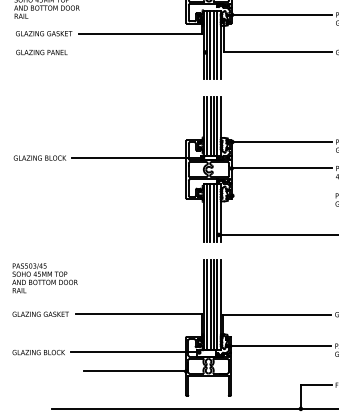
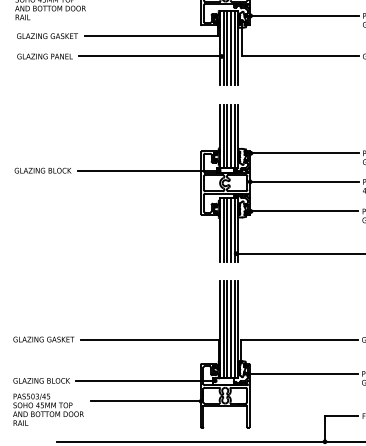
line: (139, 52) -> (150, 56), added
line: (281, 195) -> (304, 211), added
text: (44, 278) -> (47, 409), moved

